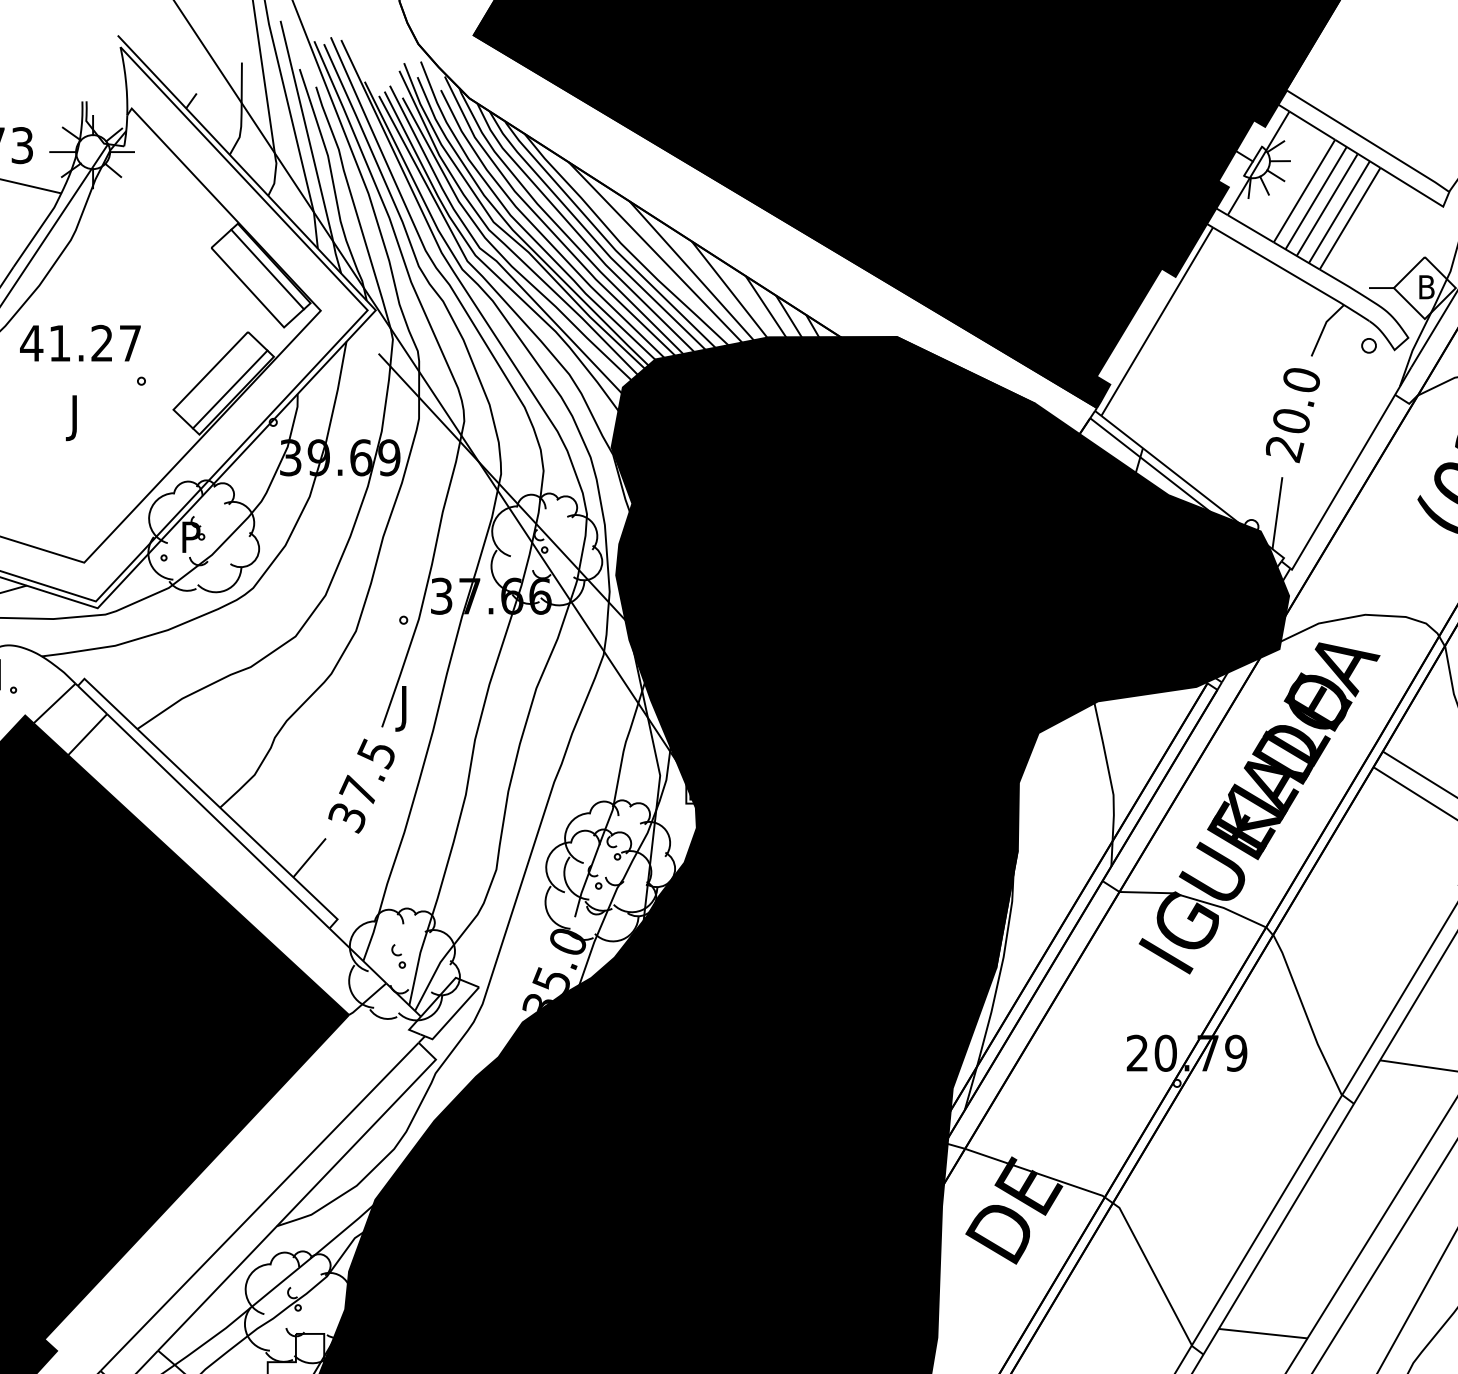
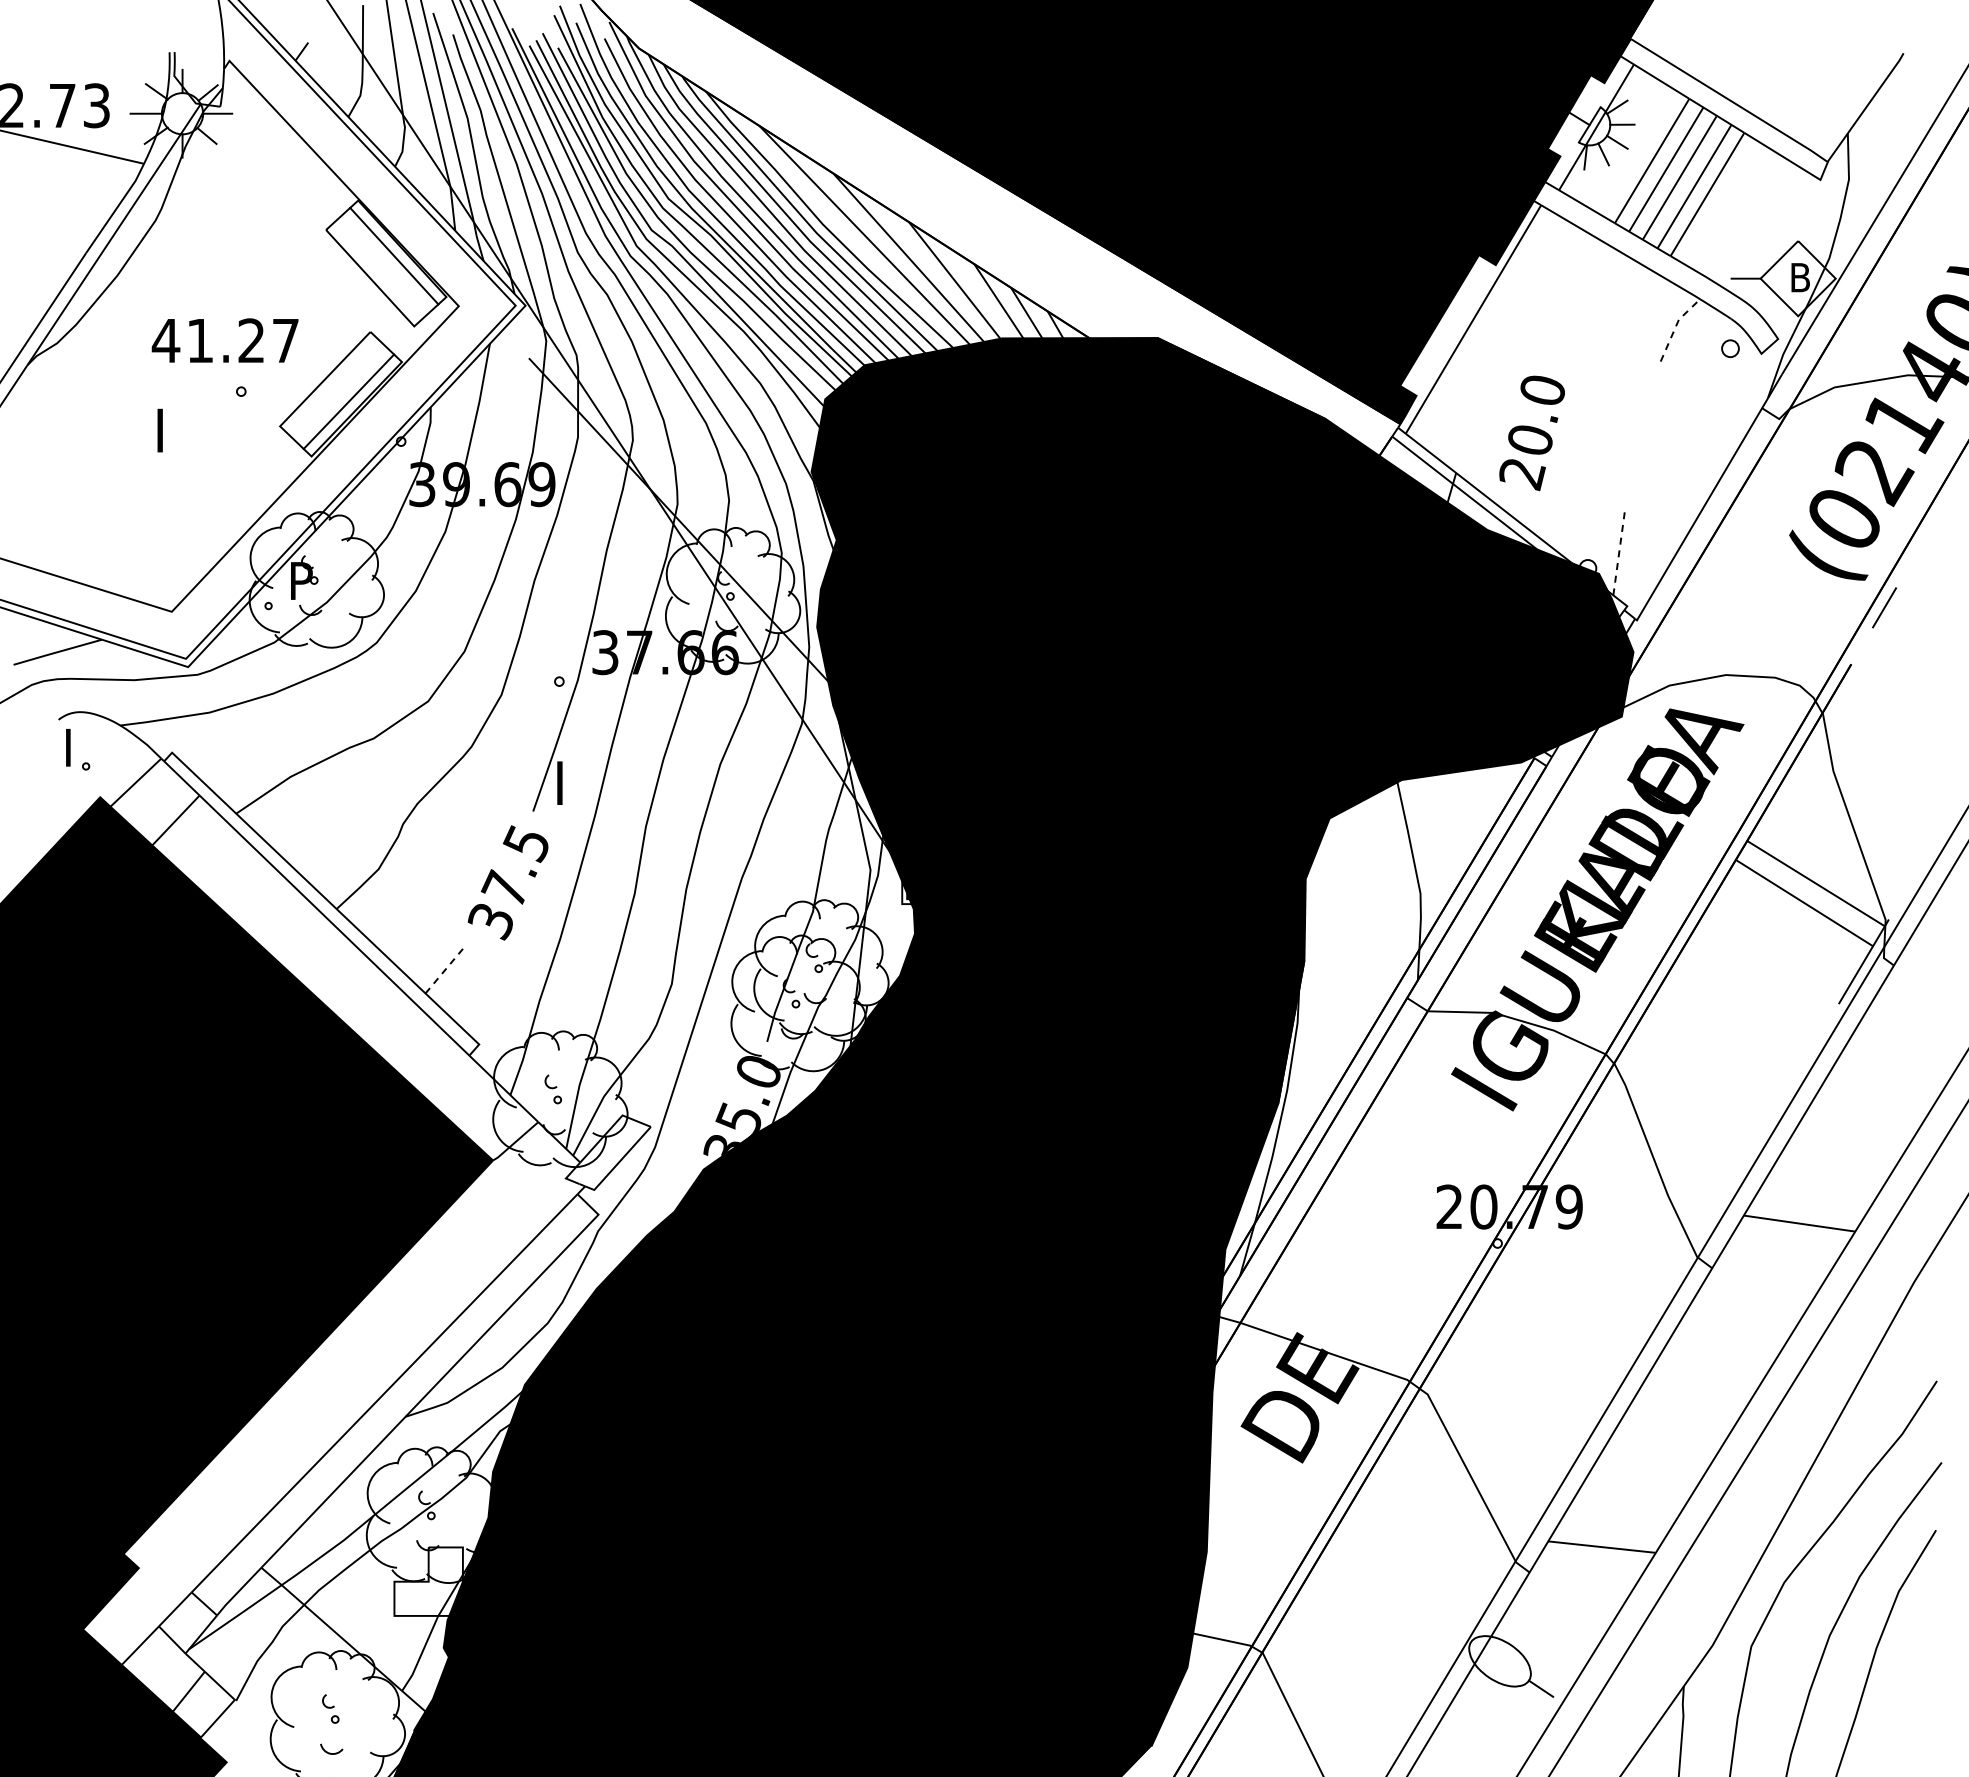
line: (1324, 327) -> (1676, 326), solid -> dashed
text: (79, 343) -> (224, 340), moved
text: (1292, 415) -> (1531, 433), moved
text: (70, 436) -> (155, 458), J -> I
line: (1277, 512) -> (1619, 551), solid -> dashed
text: (400, 726) -> (555, 810), J -> I
line: (309, 857) -> (445, 969), solid -> dashed

